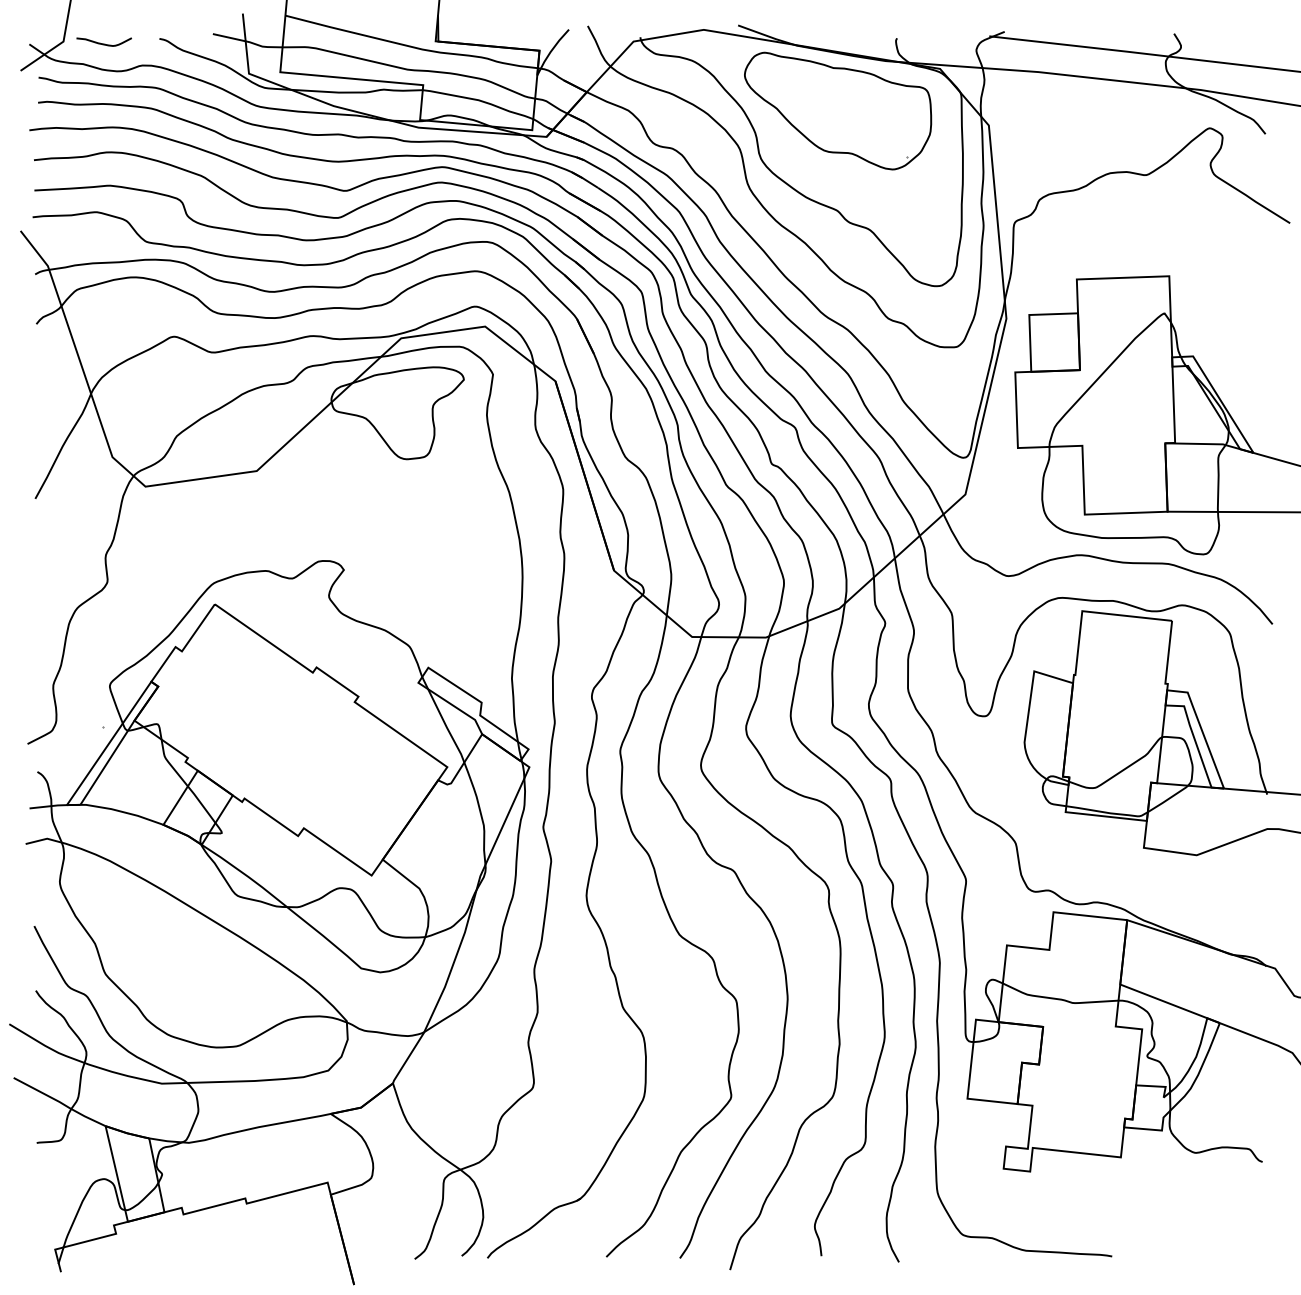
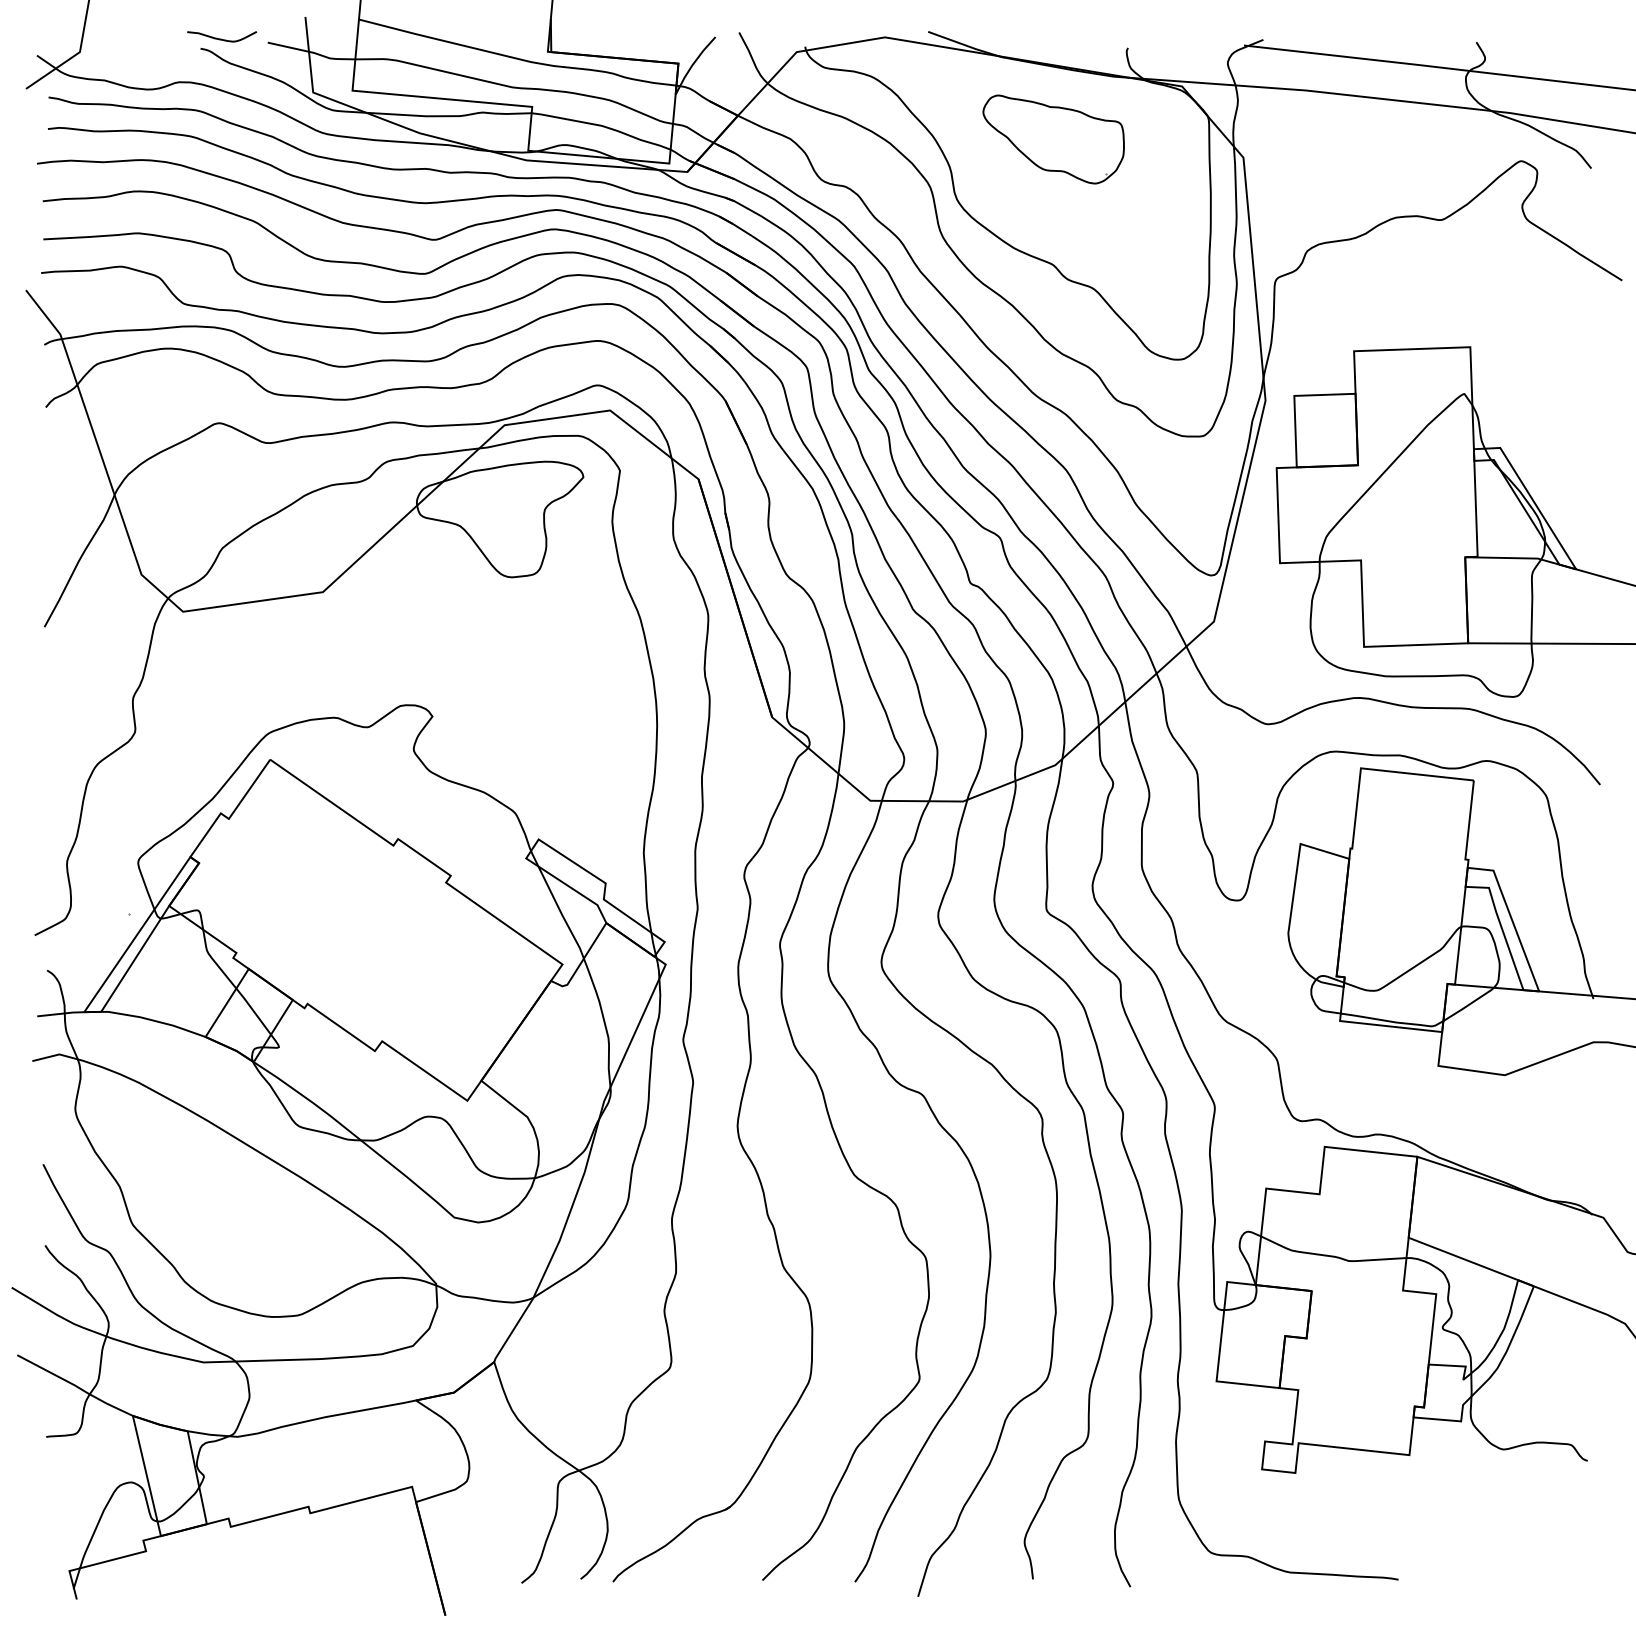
curve: (103, 43) -> (221, 38), moved
part: (837, 111) -> (1053, 139), size x0.6

